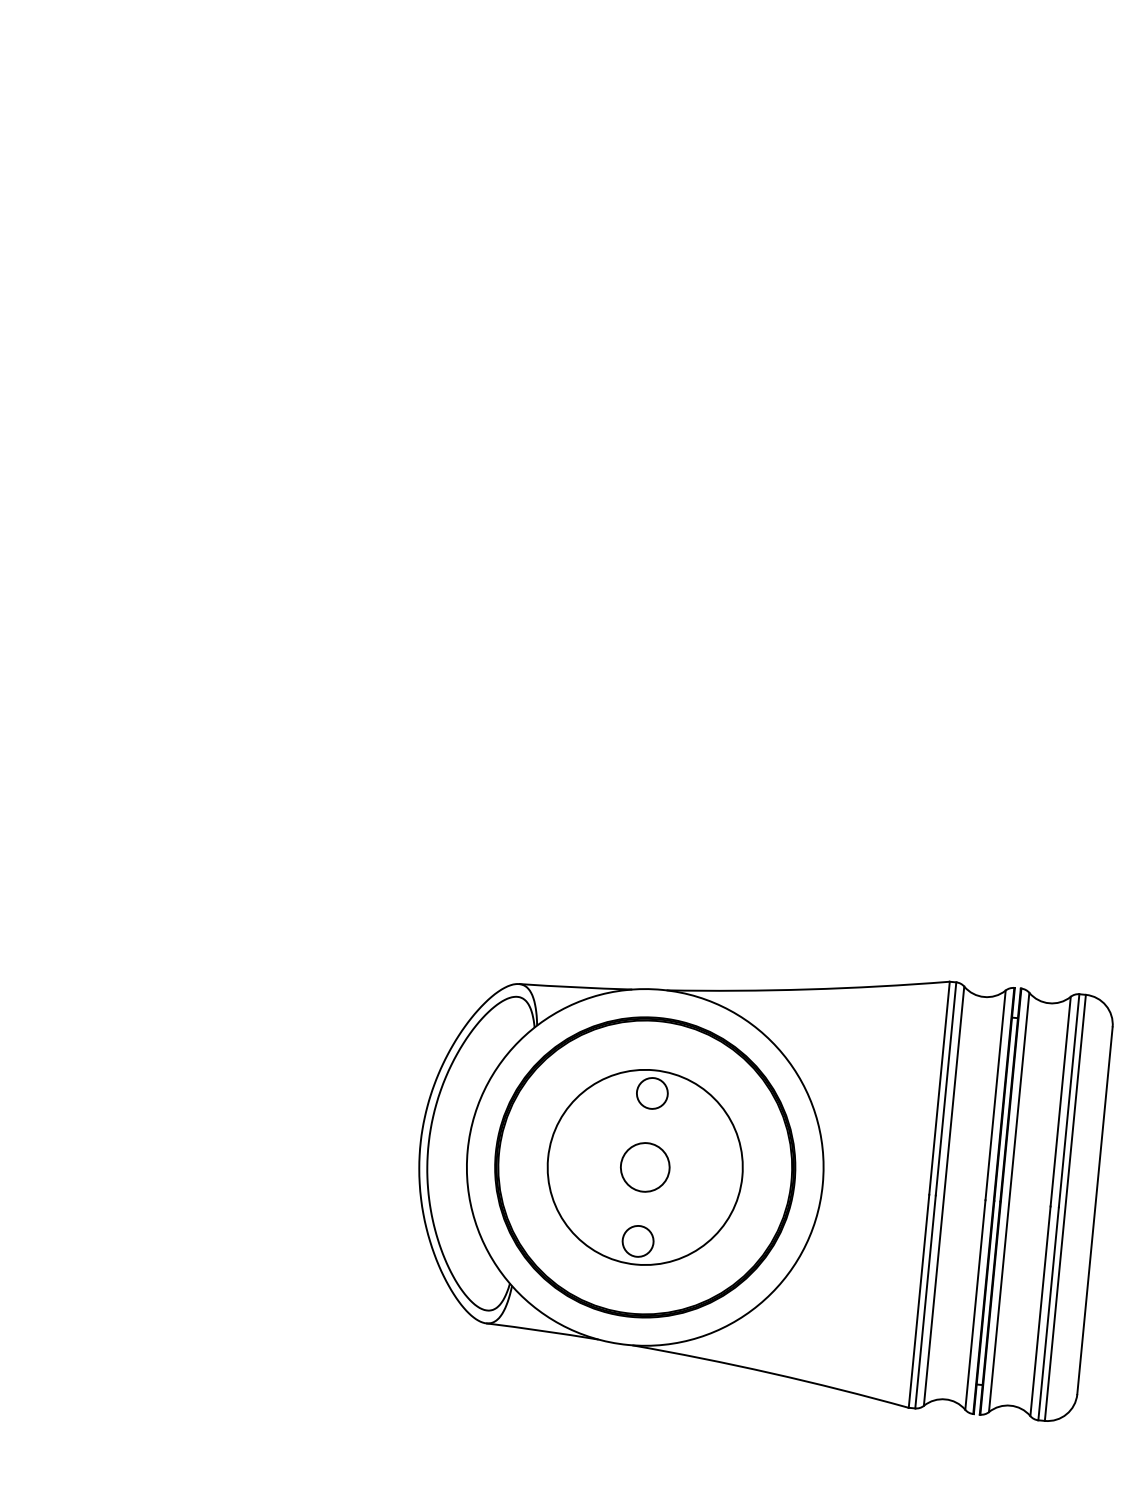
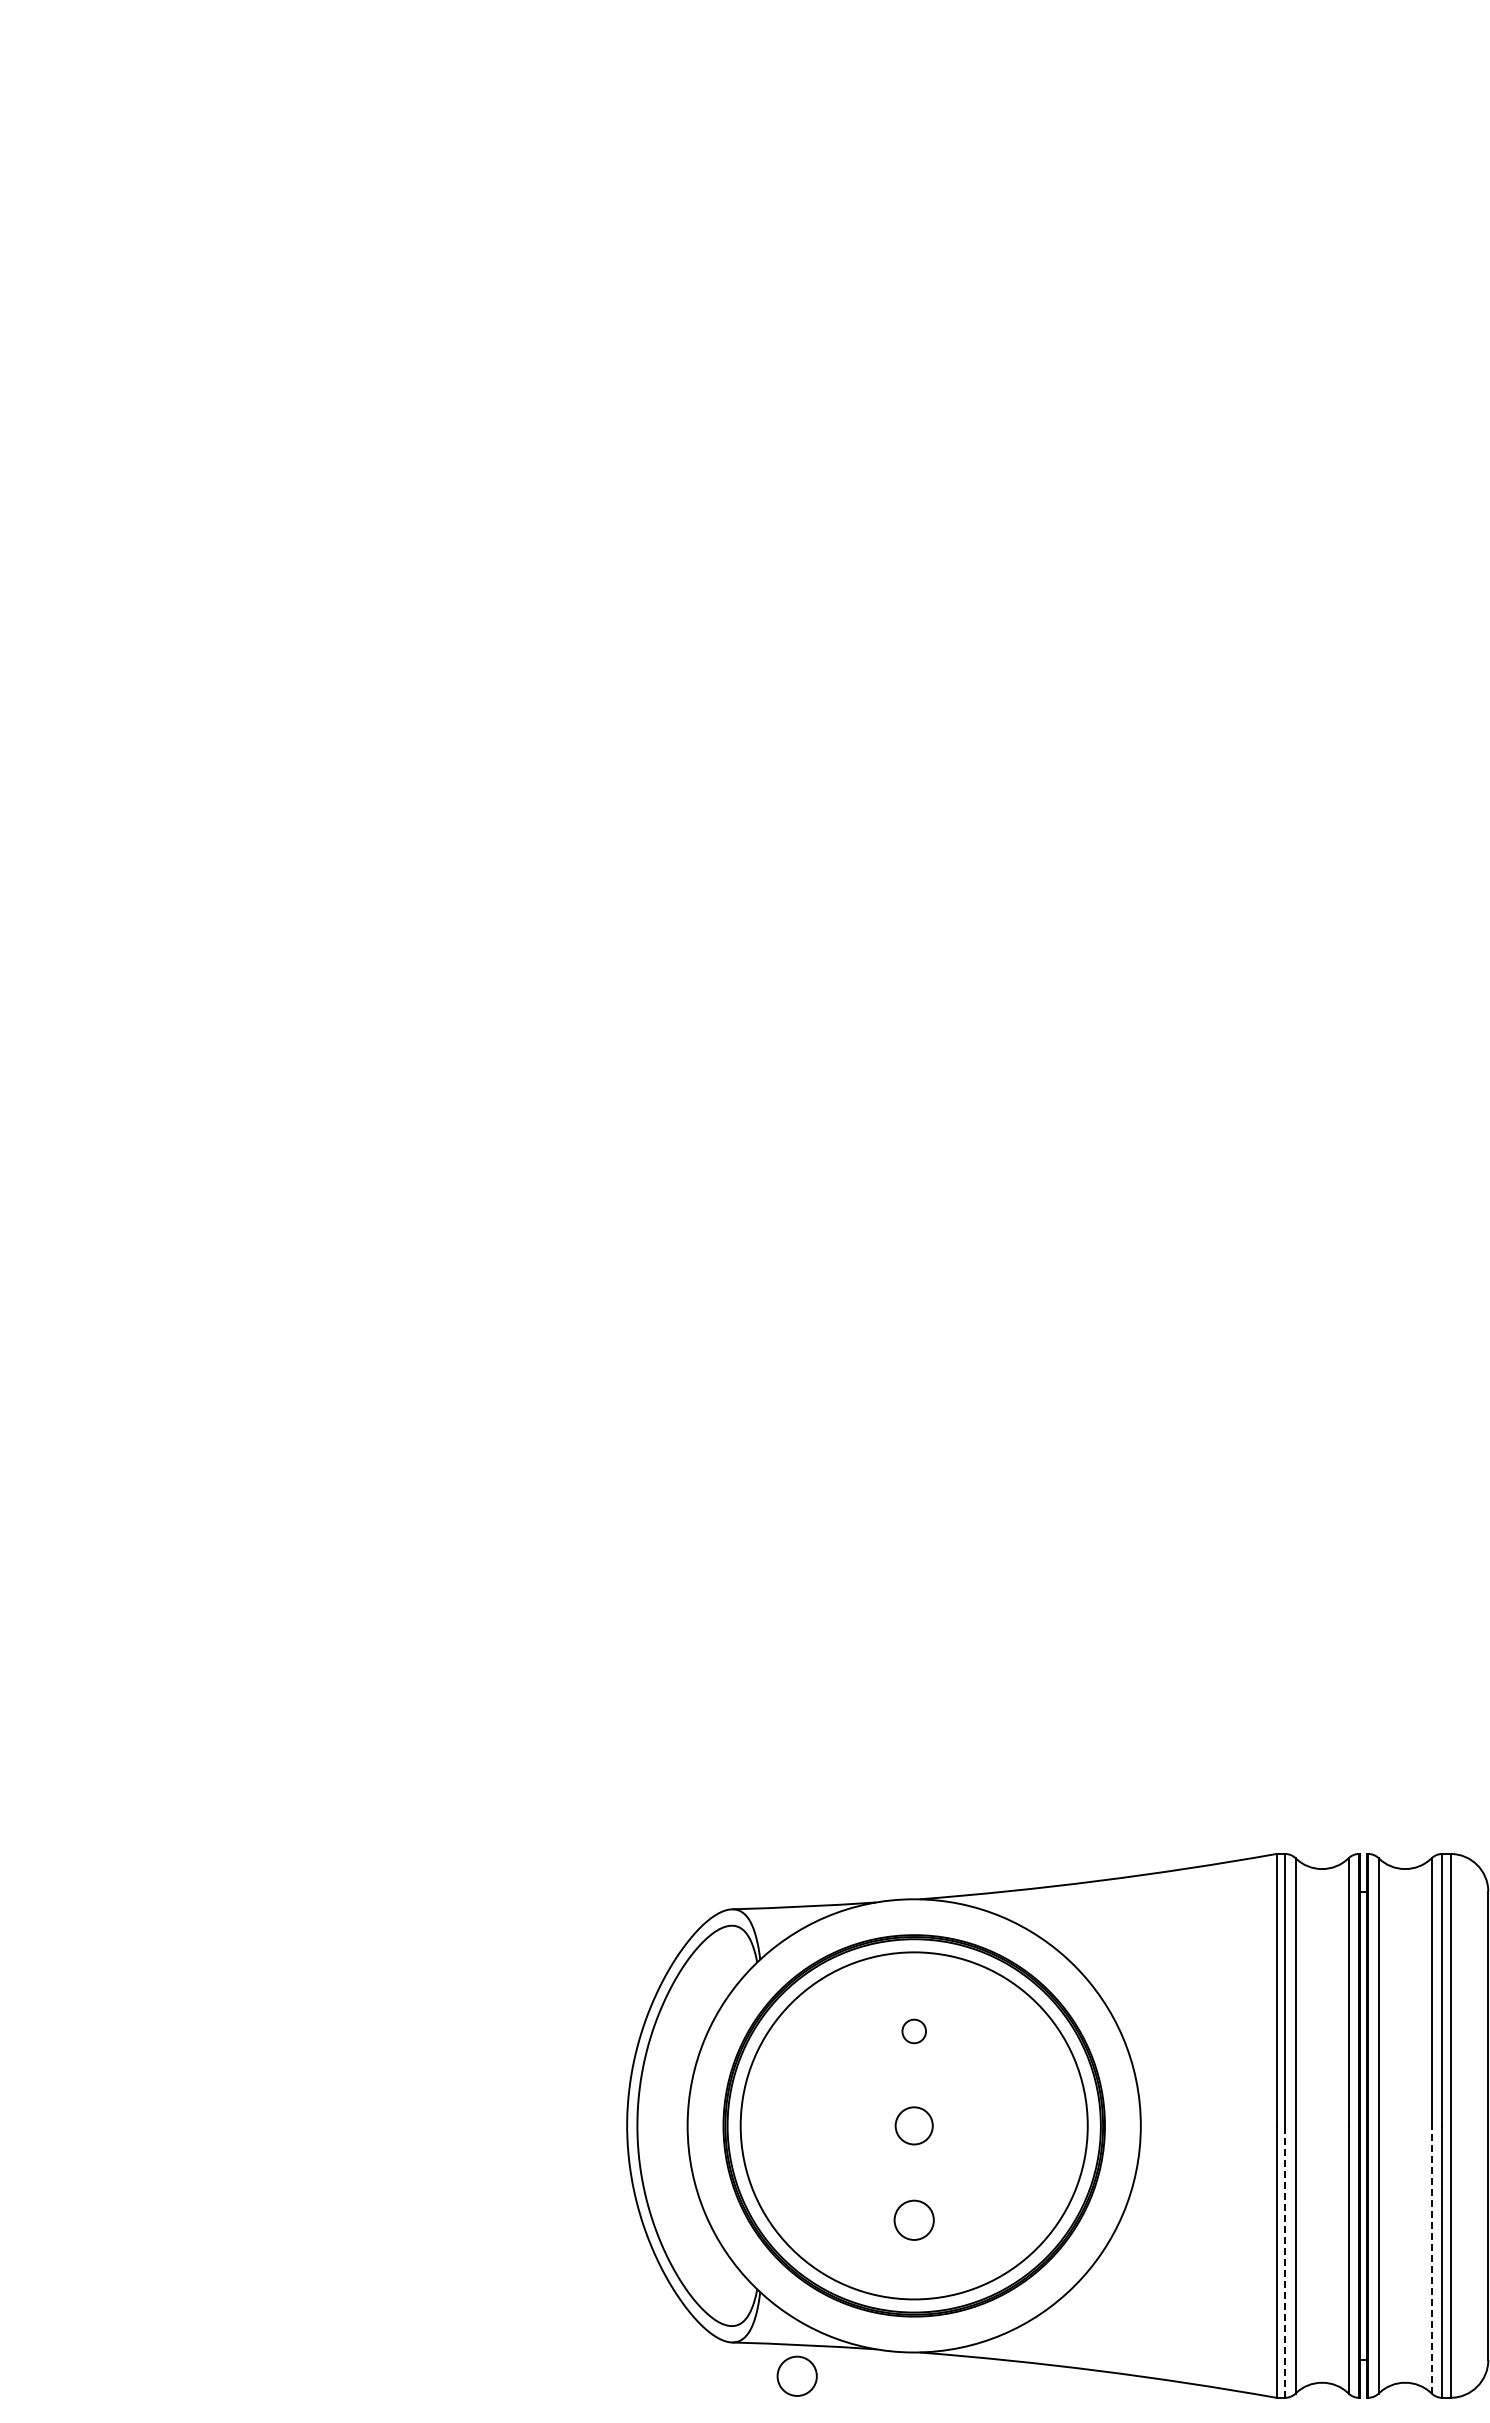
circle: (651, 1093) -> (913, 2031), size x0.6
circle: (645, 1167) -> (914, 2125), size x0.6
circle: (645, 1167) -> (914, 2125), size x1.4
line: (925, 1301) -> (1285, 2261), solid -> dashed
line: (1040, 1311) -> (1431, 2259), solid -> dashed
circle: (534, 1354) -> (796, 2375), added

